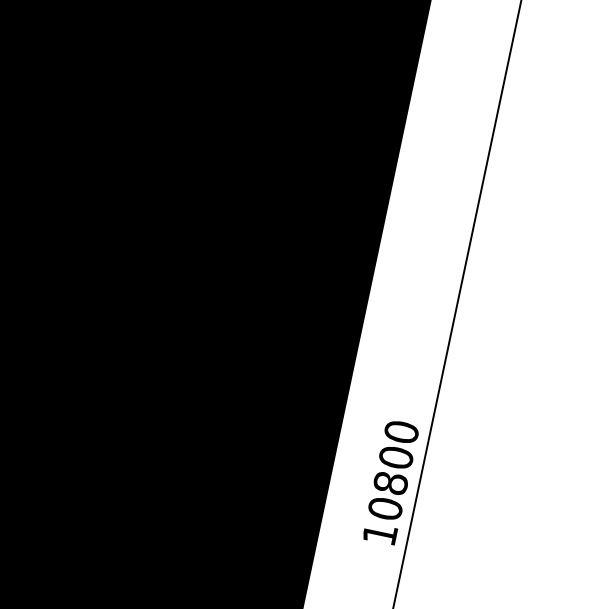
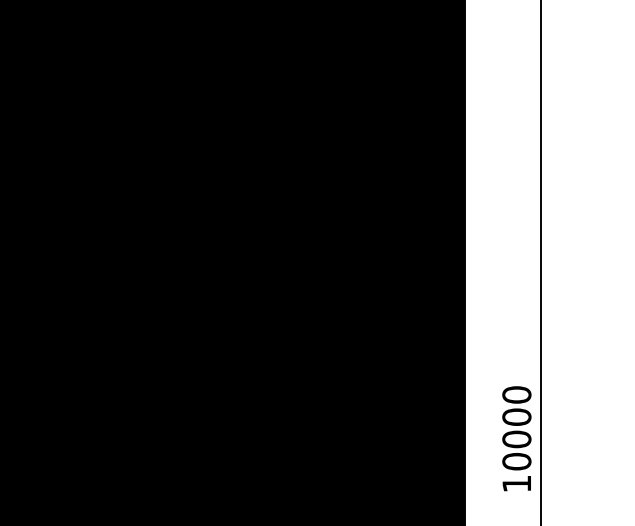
text: (390, 483) -> (516, 439), 10800 -> 10000

